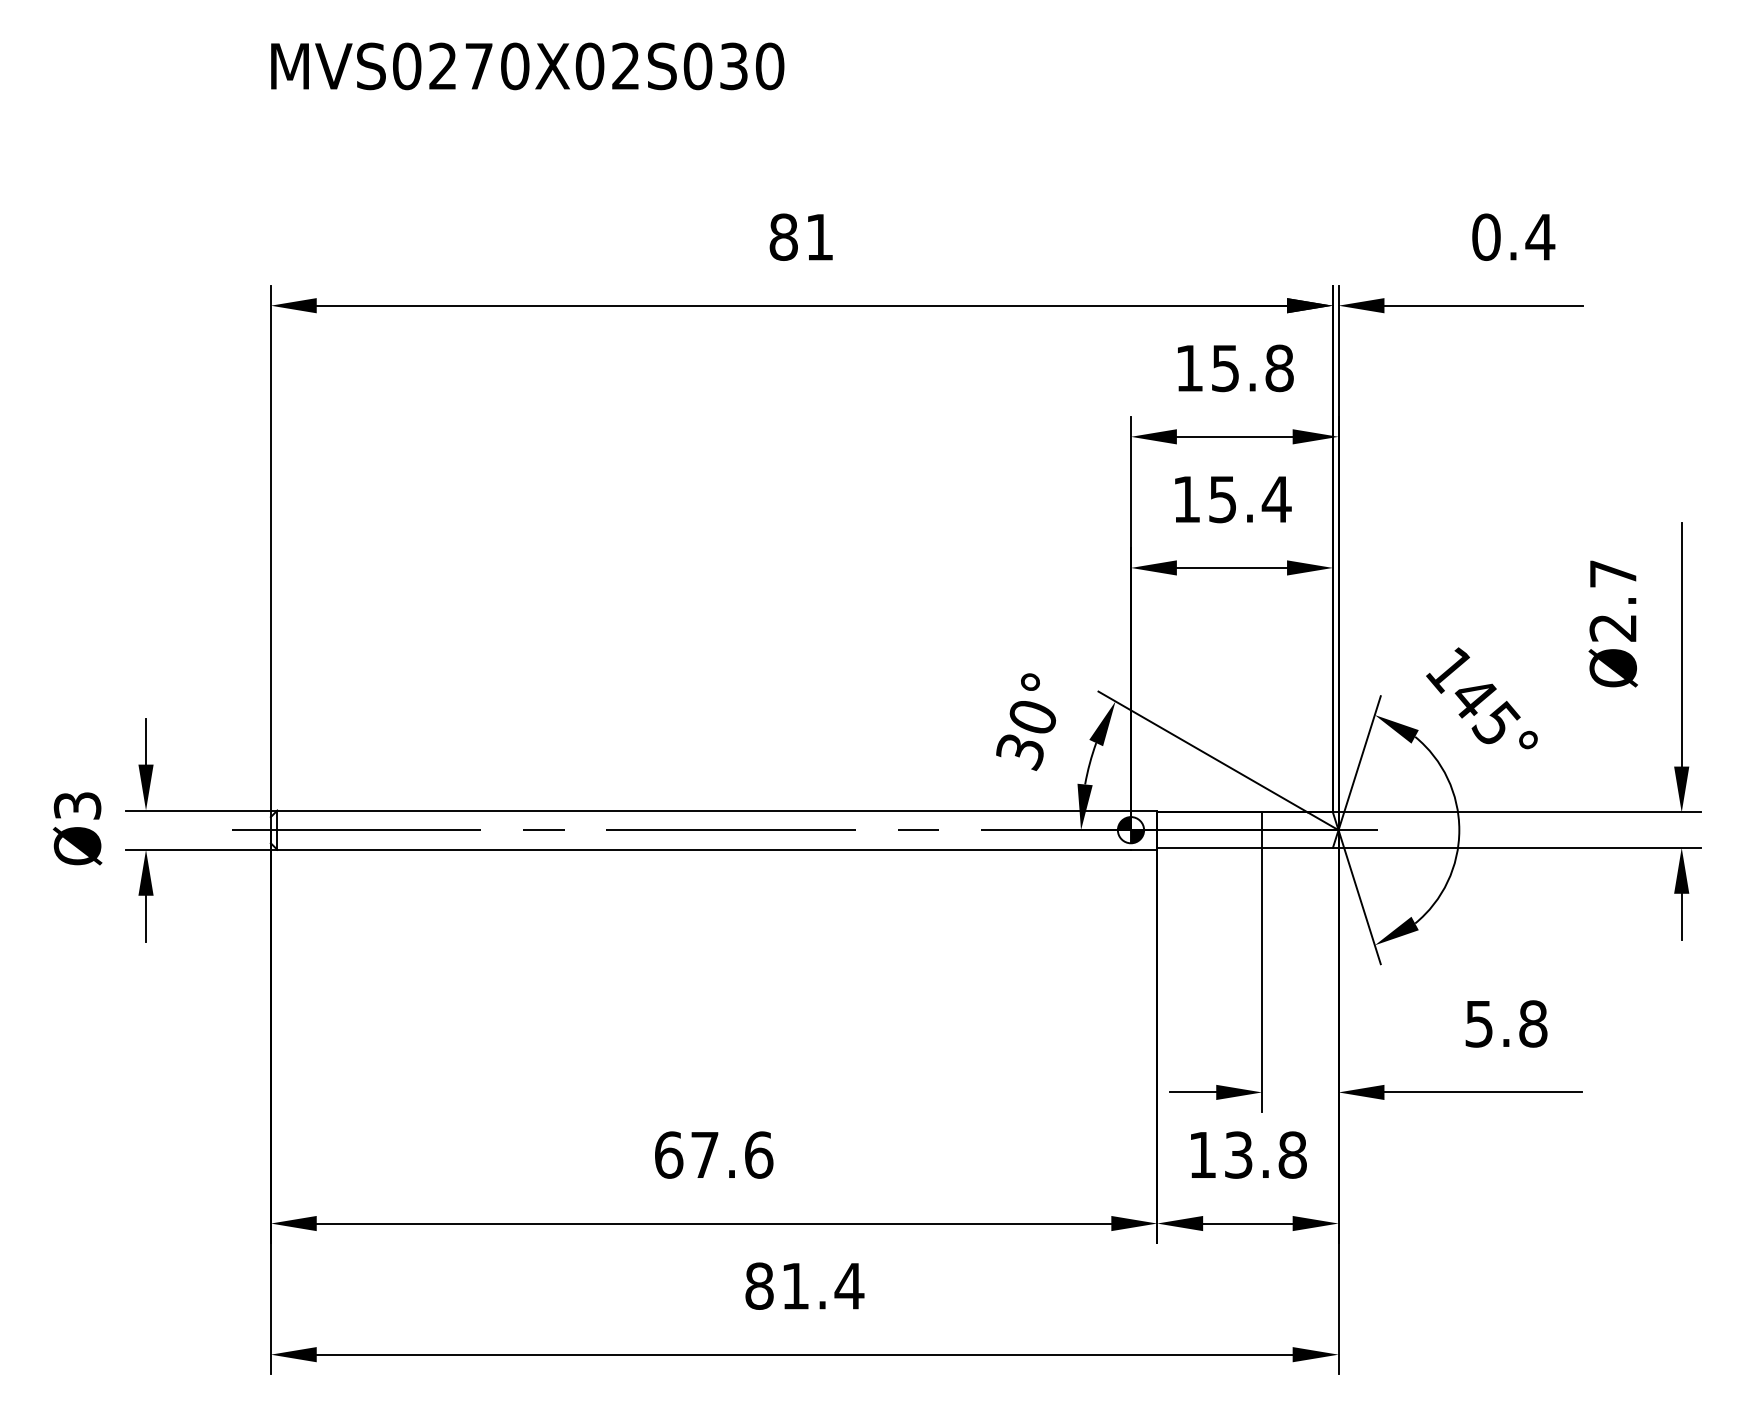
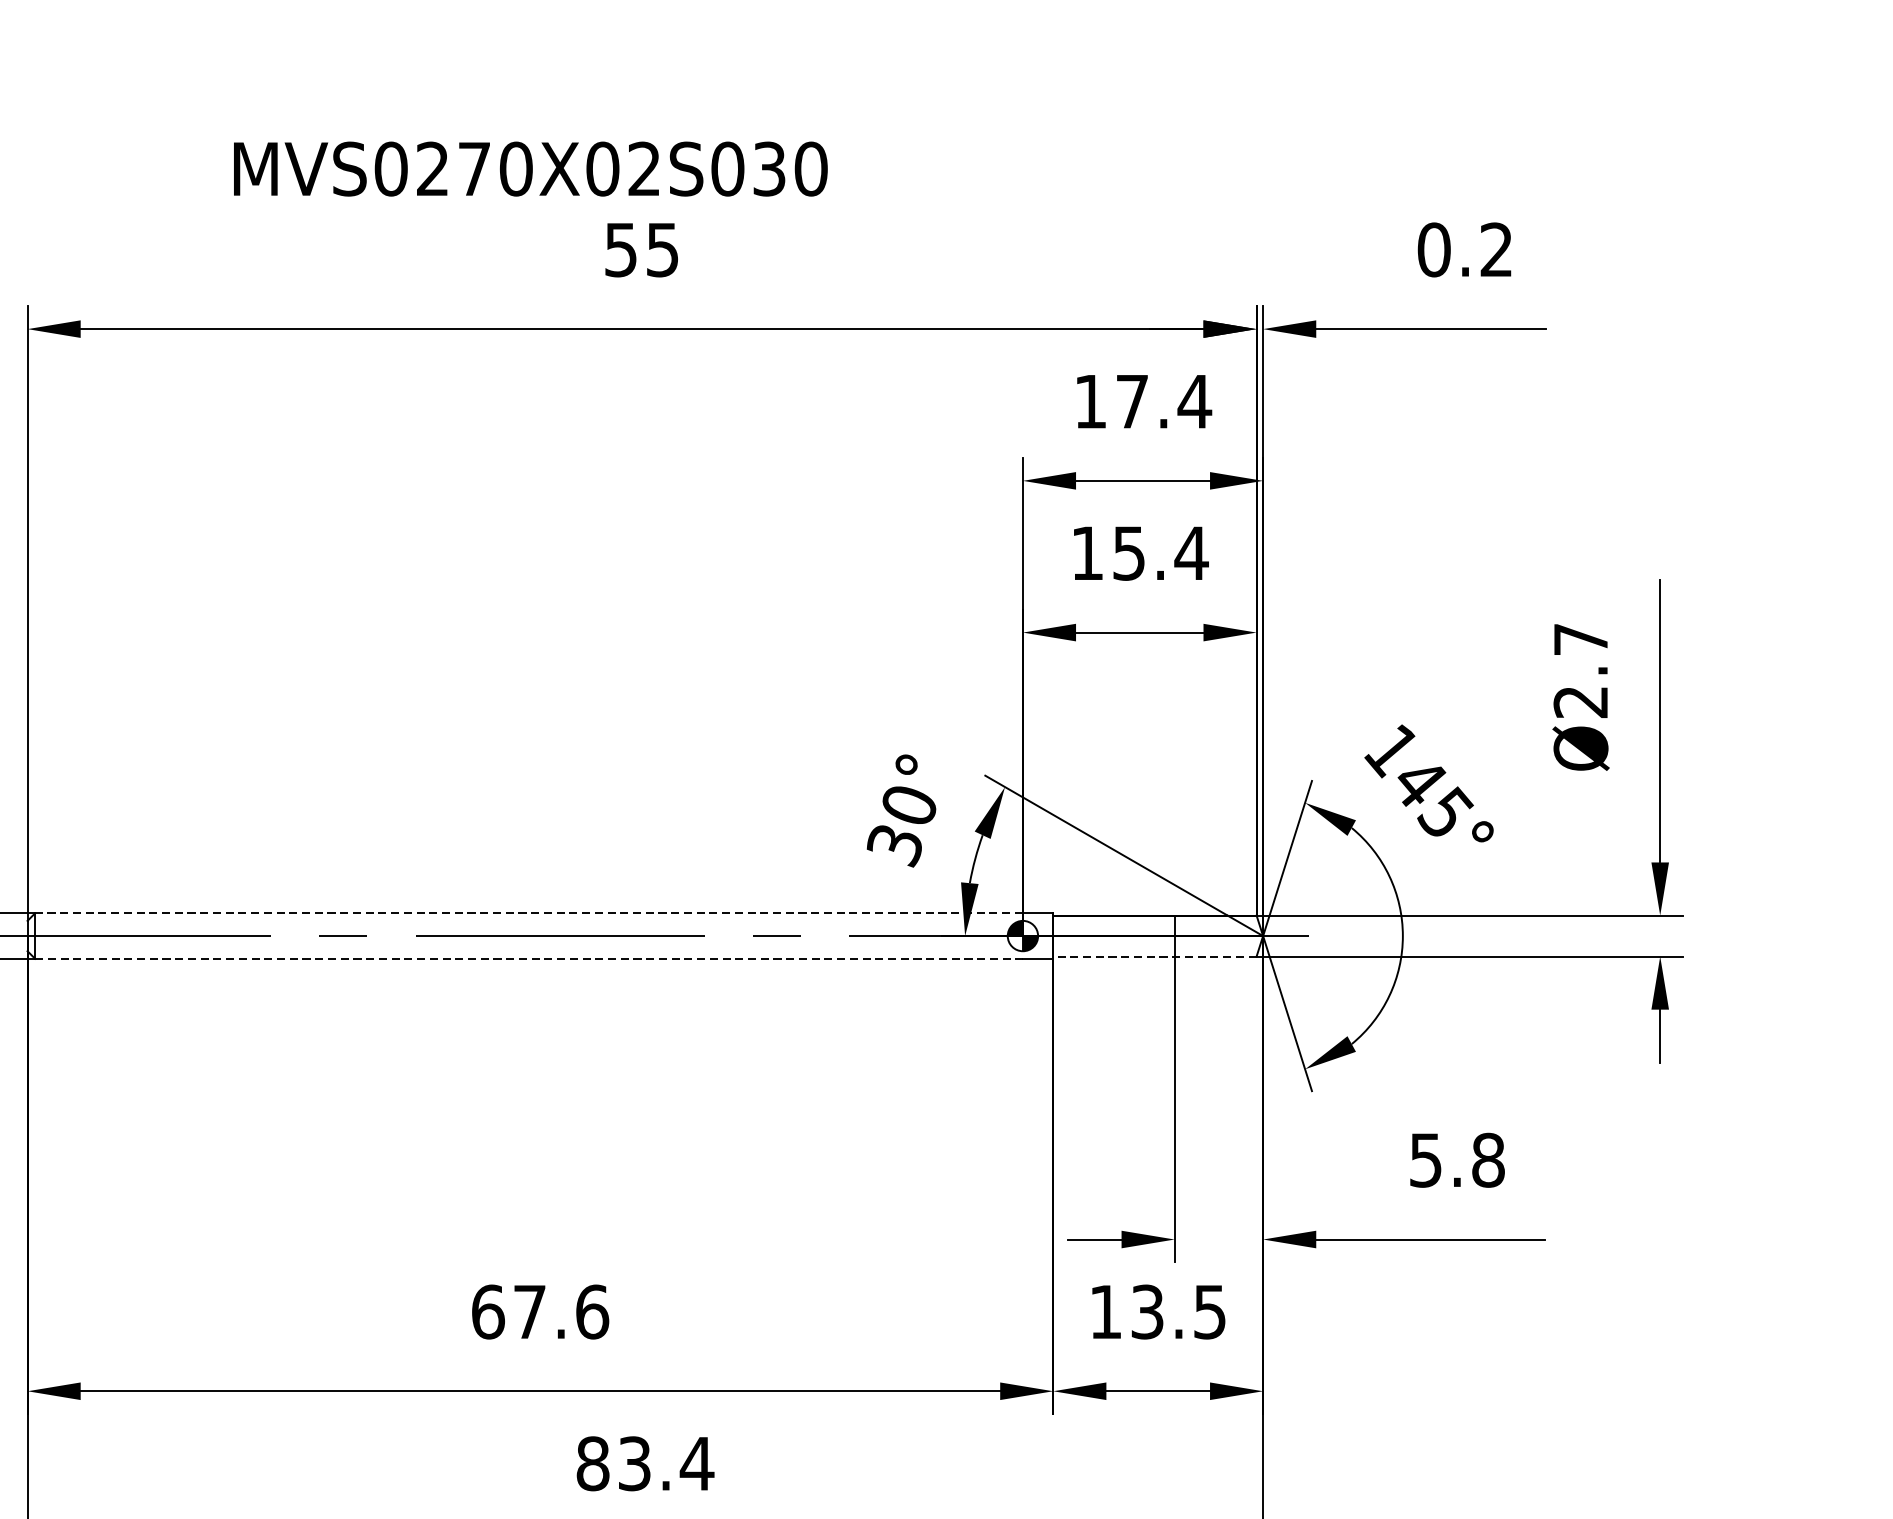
text: (527, 66) -> (530, 169), moved
text: (800, 236) -> (640, 249), 81 -> 55
text: (1540, 236) -> (1496, 249), 0.4 -> 0.2
text: (1253, 368) -> (1164, 401), 15.8 -> 17.4
line: (704, 810) -> (529, 913), solid -> dashed
line: (1245, 847) -> (1155, 956), solid -> dashed
line: (704, 849) -> (529, 958), solid -> dashed
text: (1292, 1154) -> (1209, 1311), 13.8 -> 13.5
text: (795, 1285) -> (634, 1462), 81.4 -> 83.4

